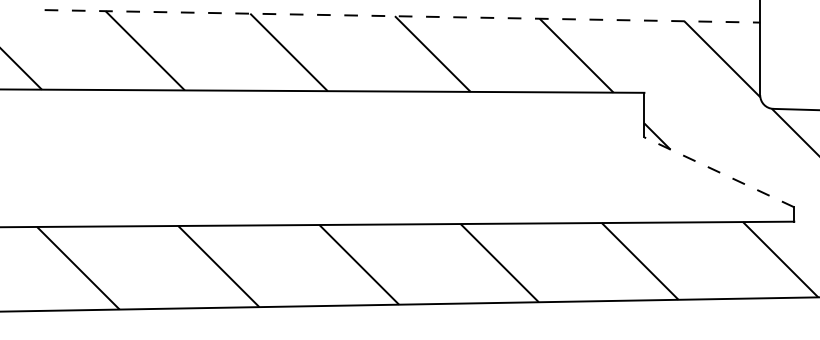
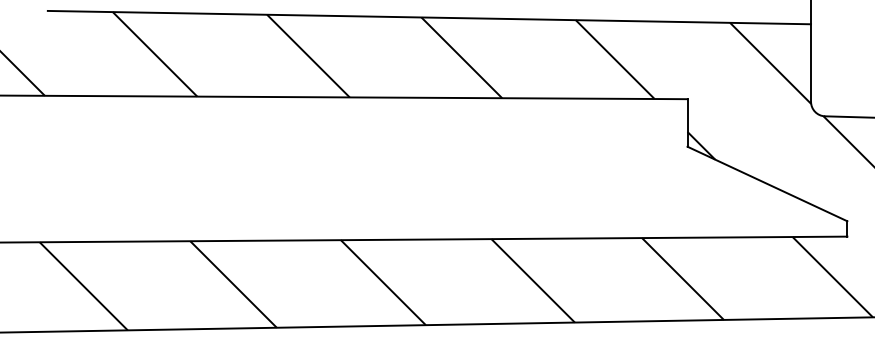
line: (402, 16) -> (429, 17), dashed -> solid
line: (719, 172) -> (767, 184), dashed -> solid

